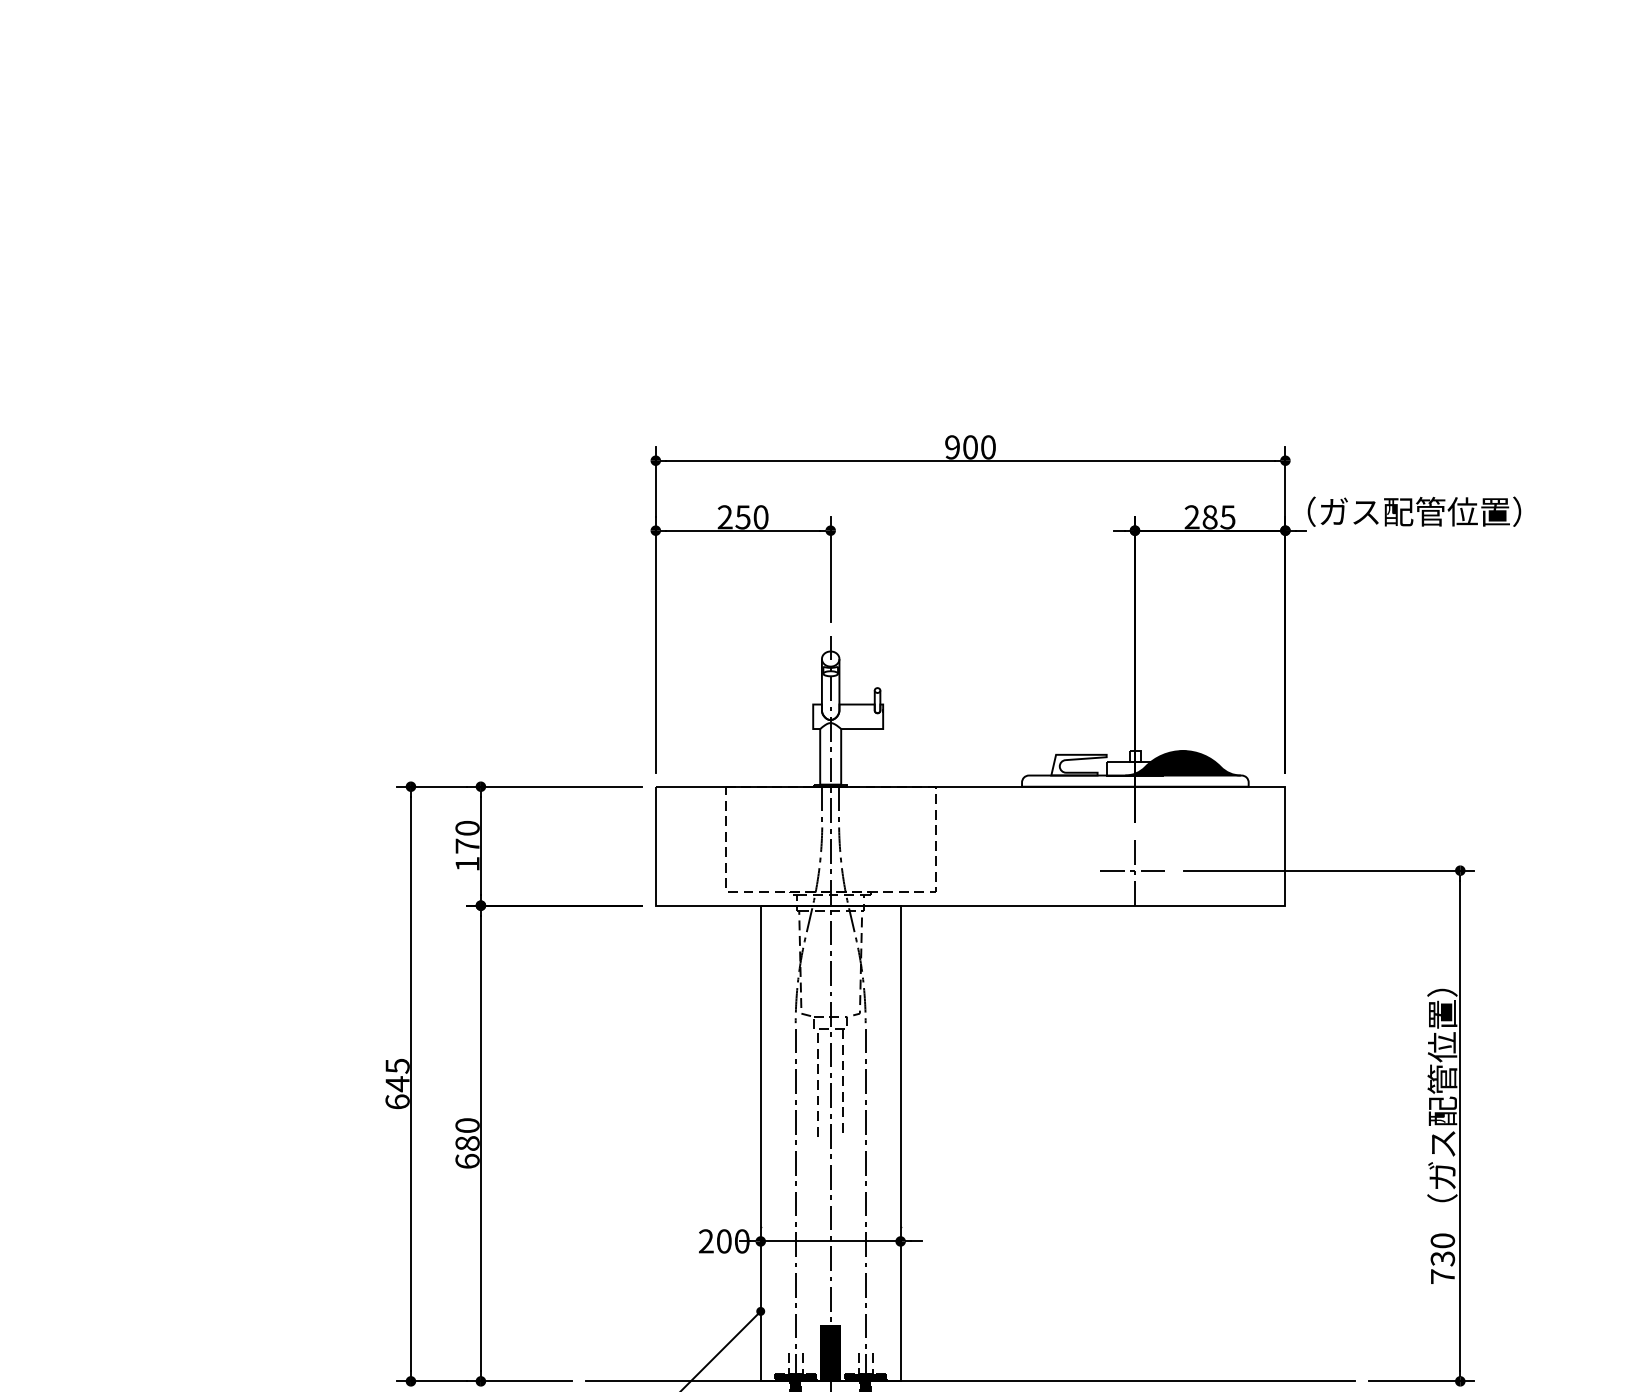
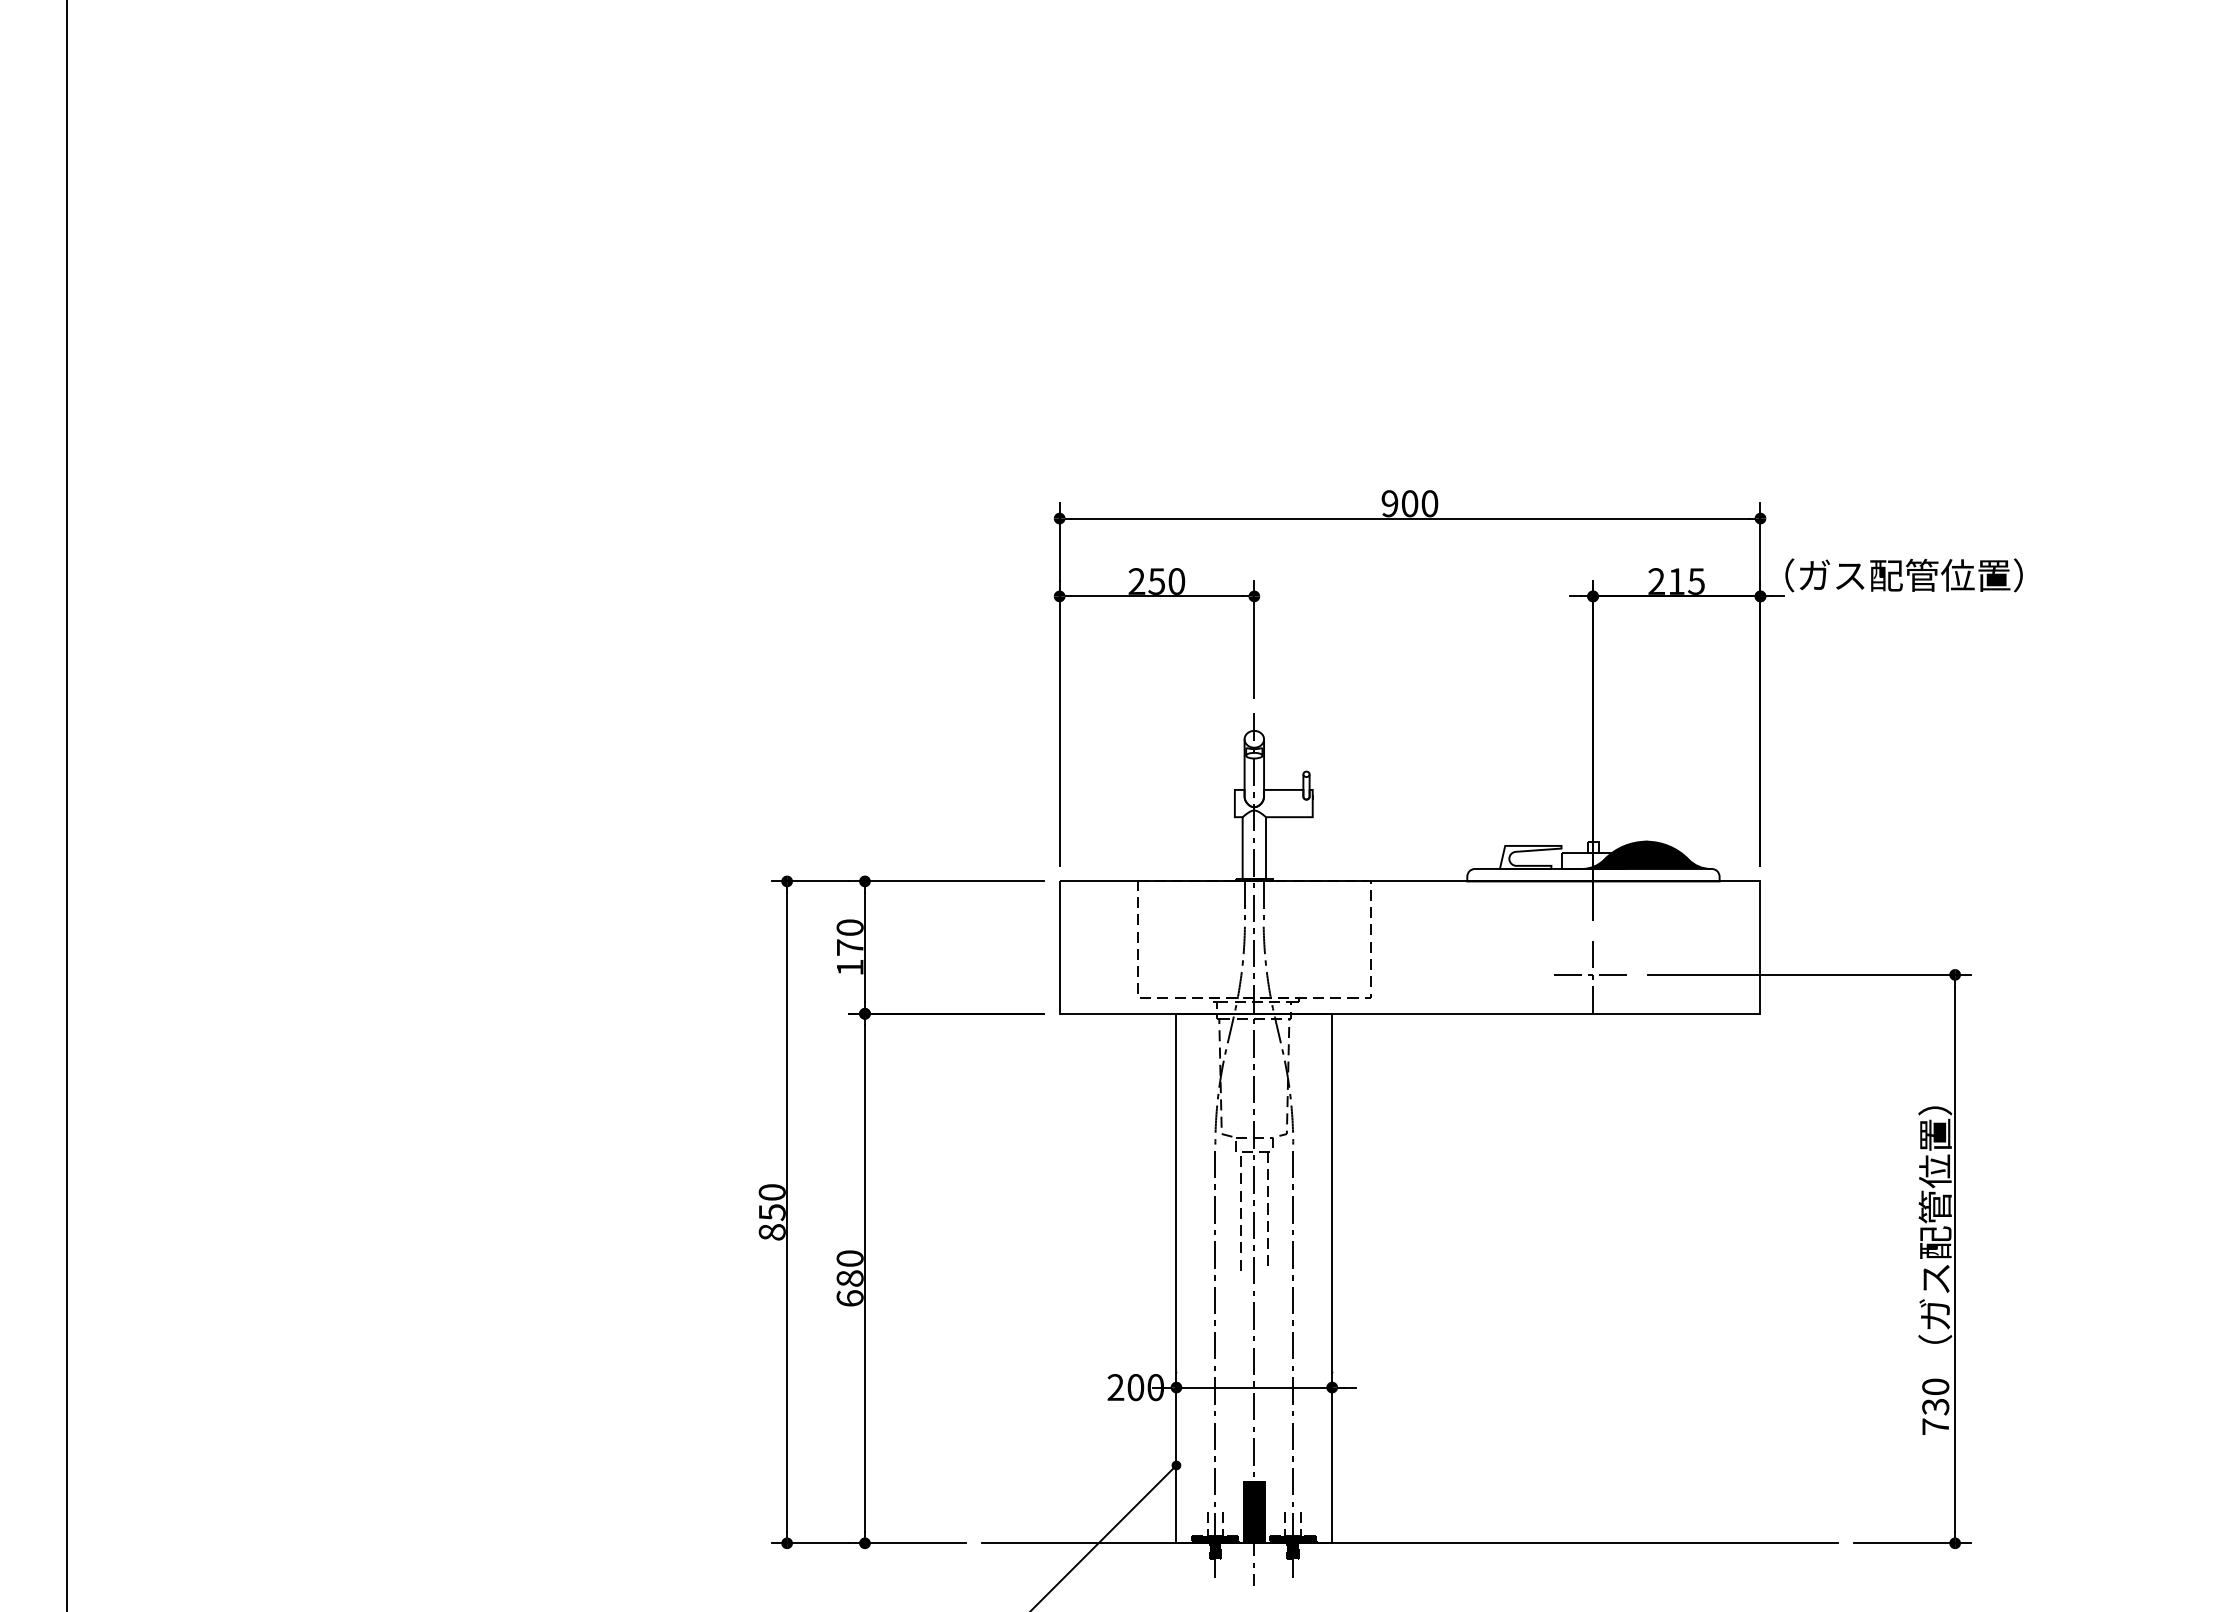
text: (1209, 517) -> (1676, 581), 285 -> 215
text: (396, 1084) -> (771, 1212), 645 -> 850

